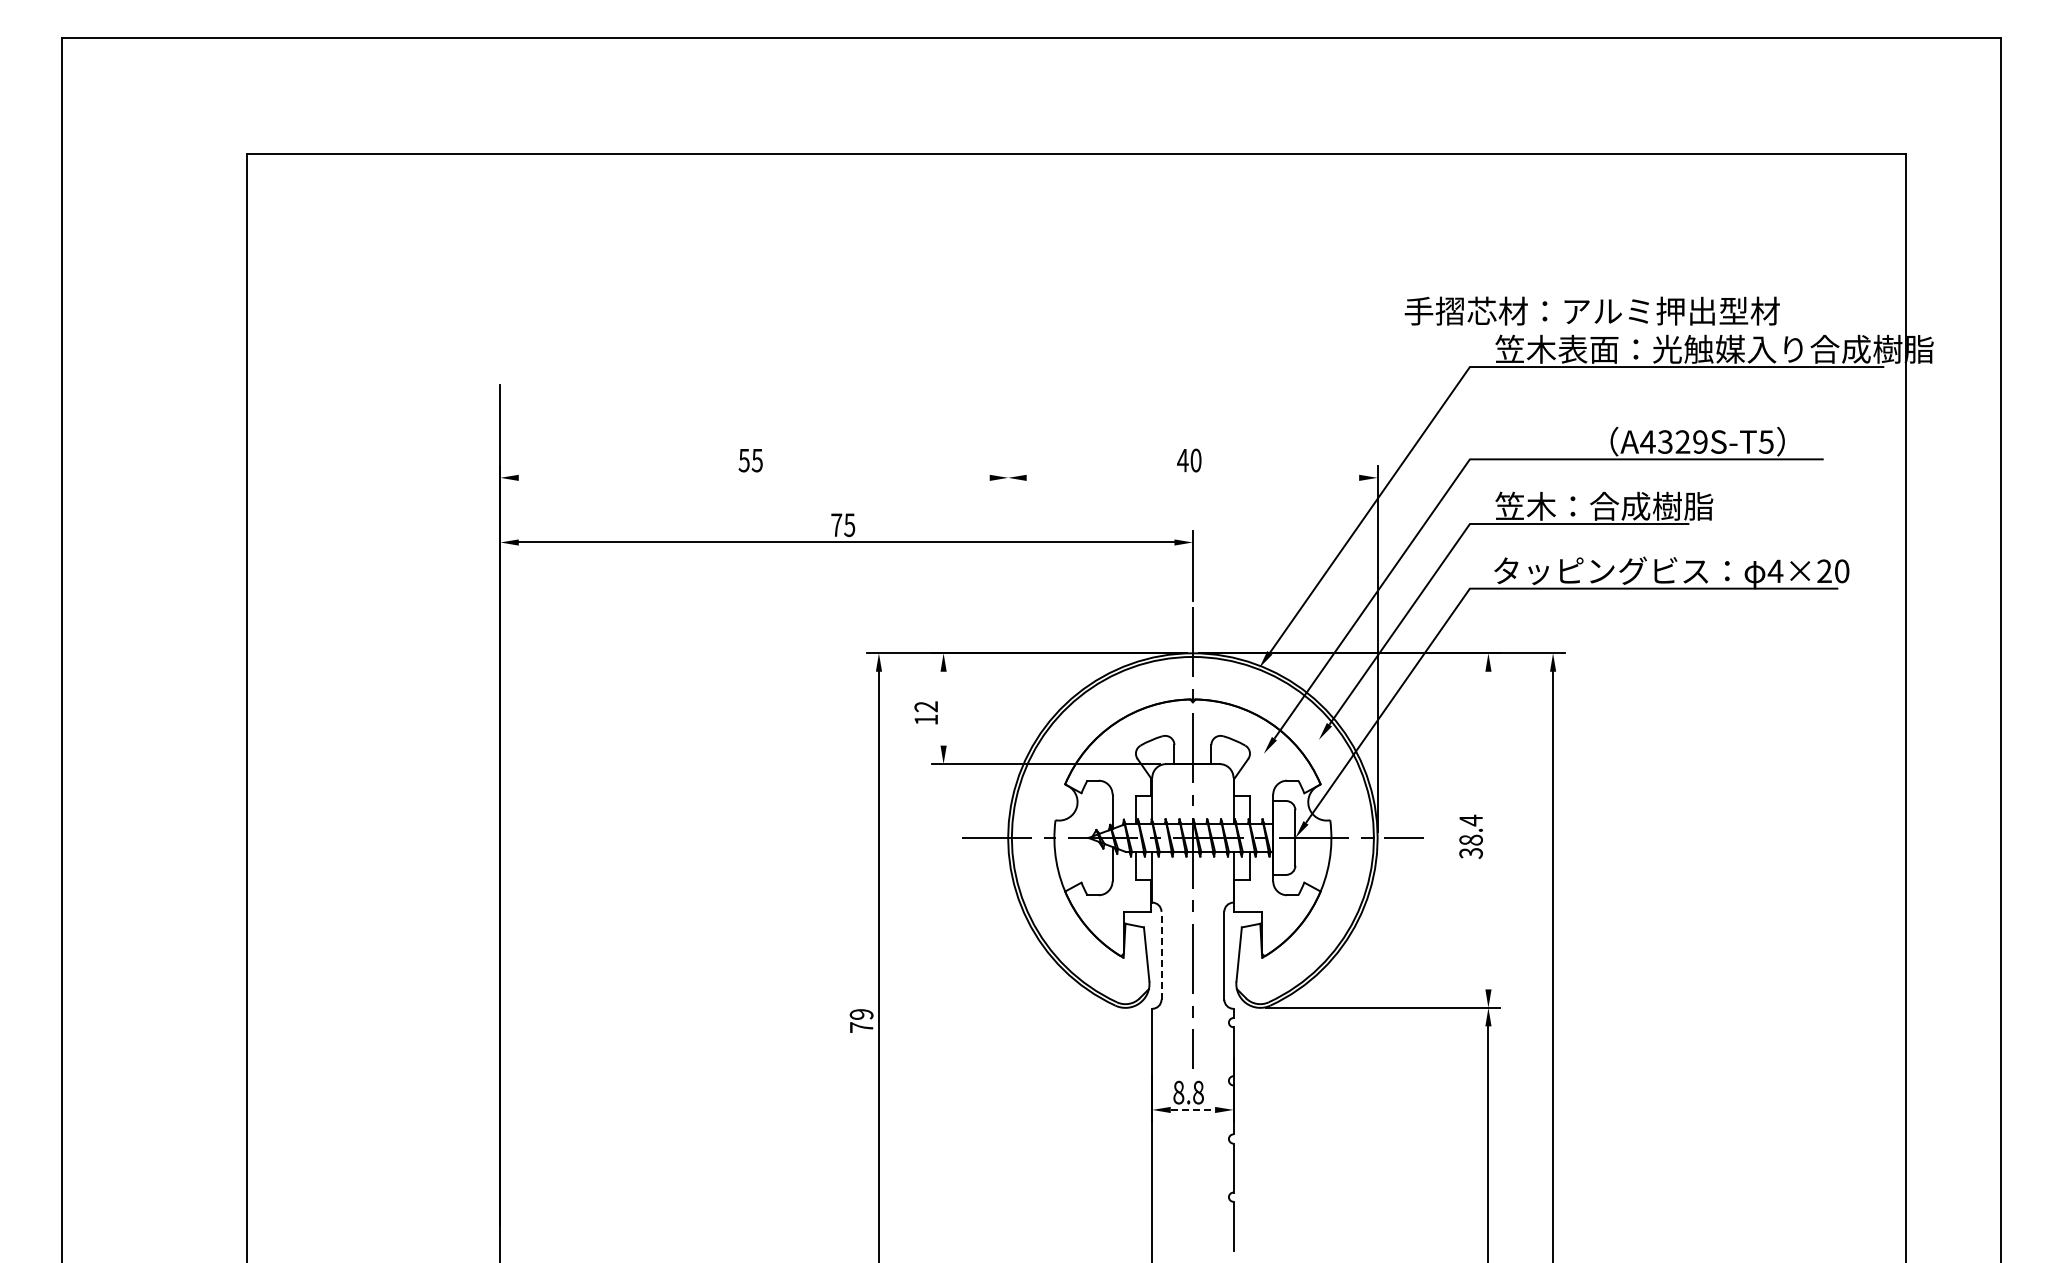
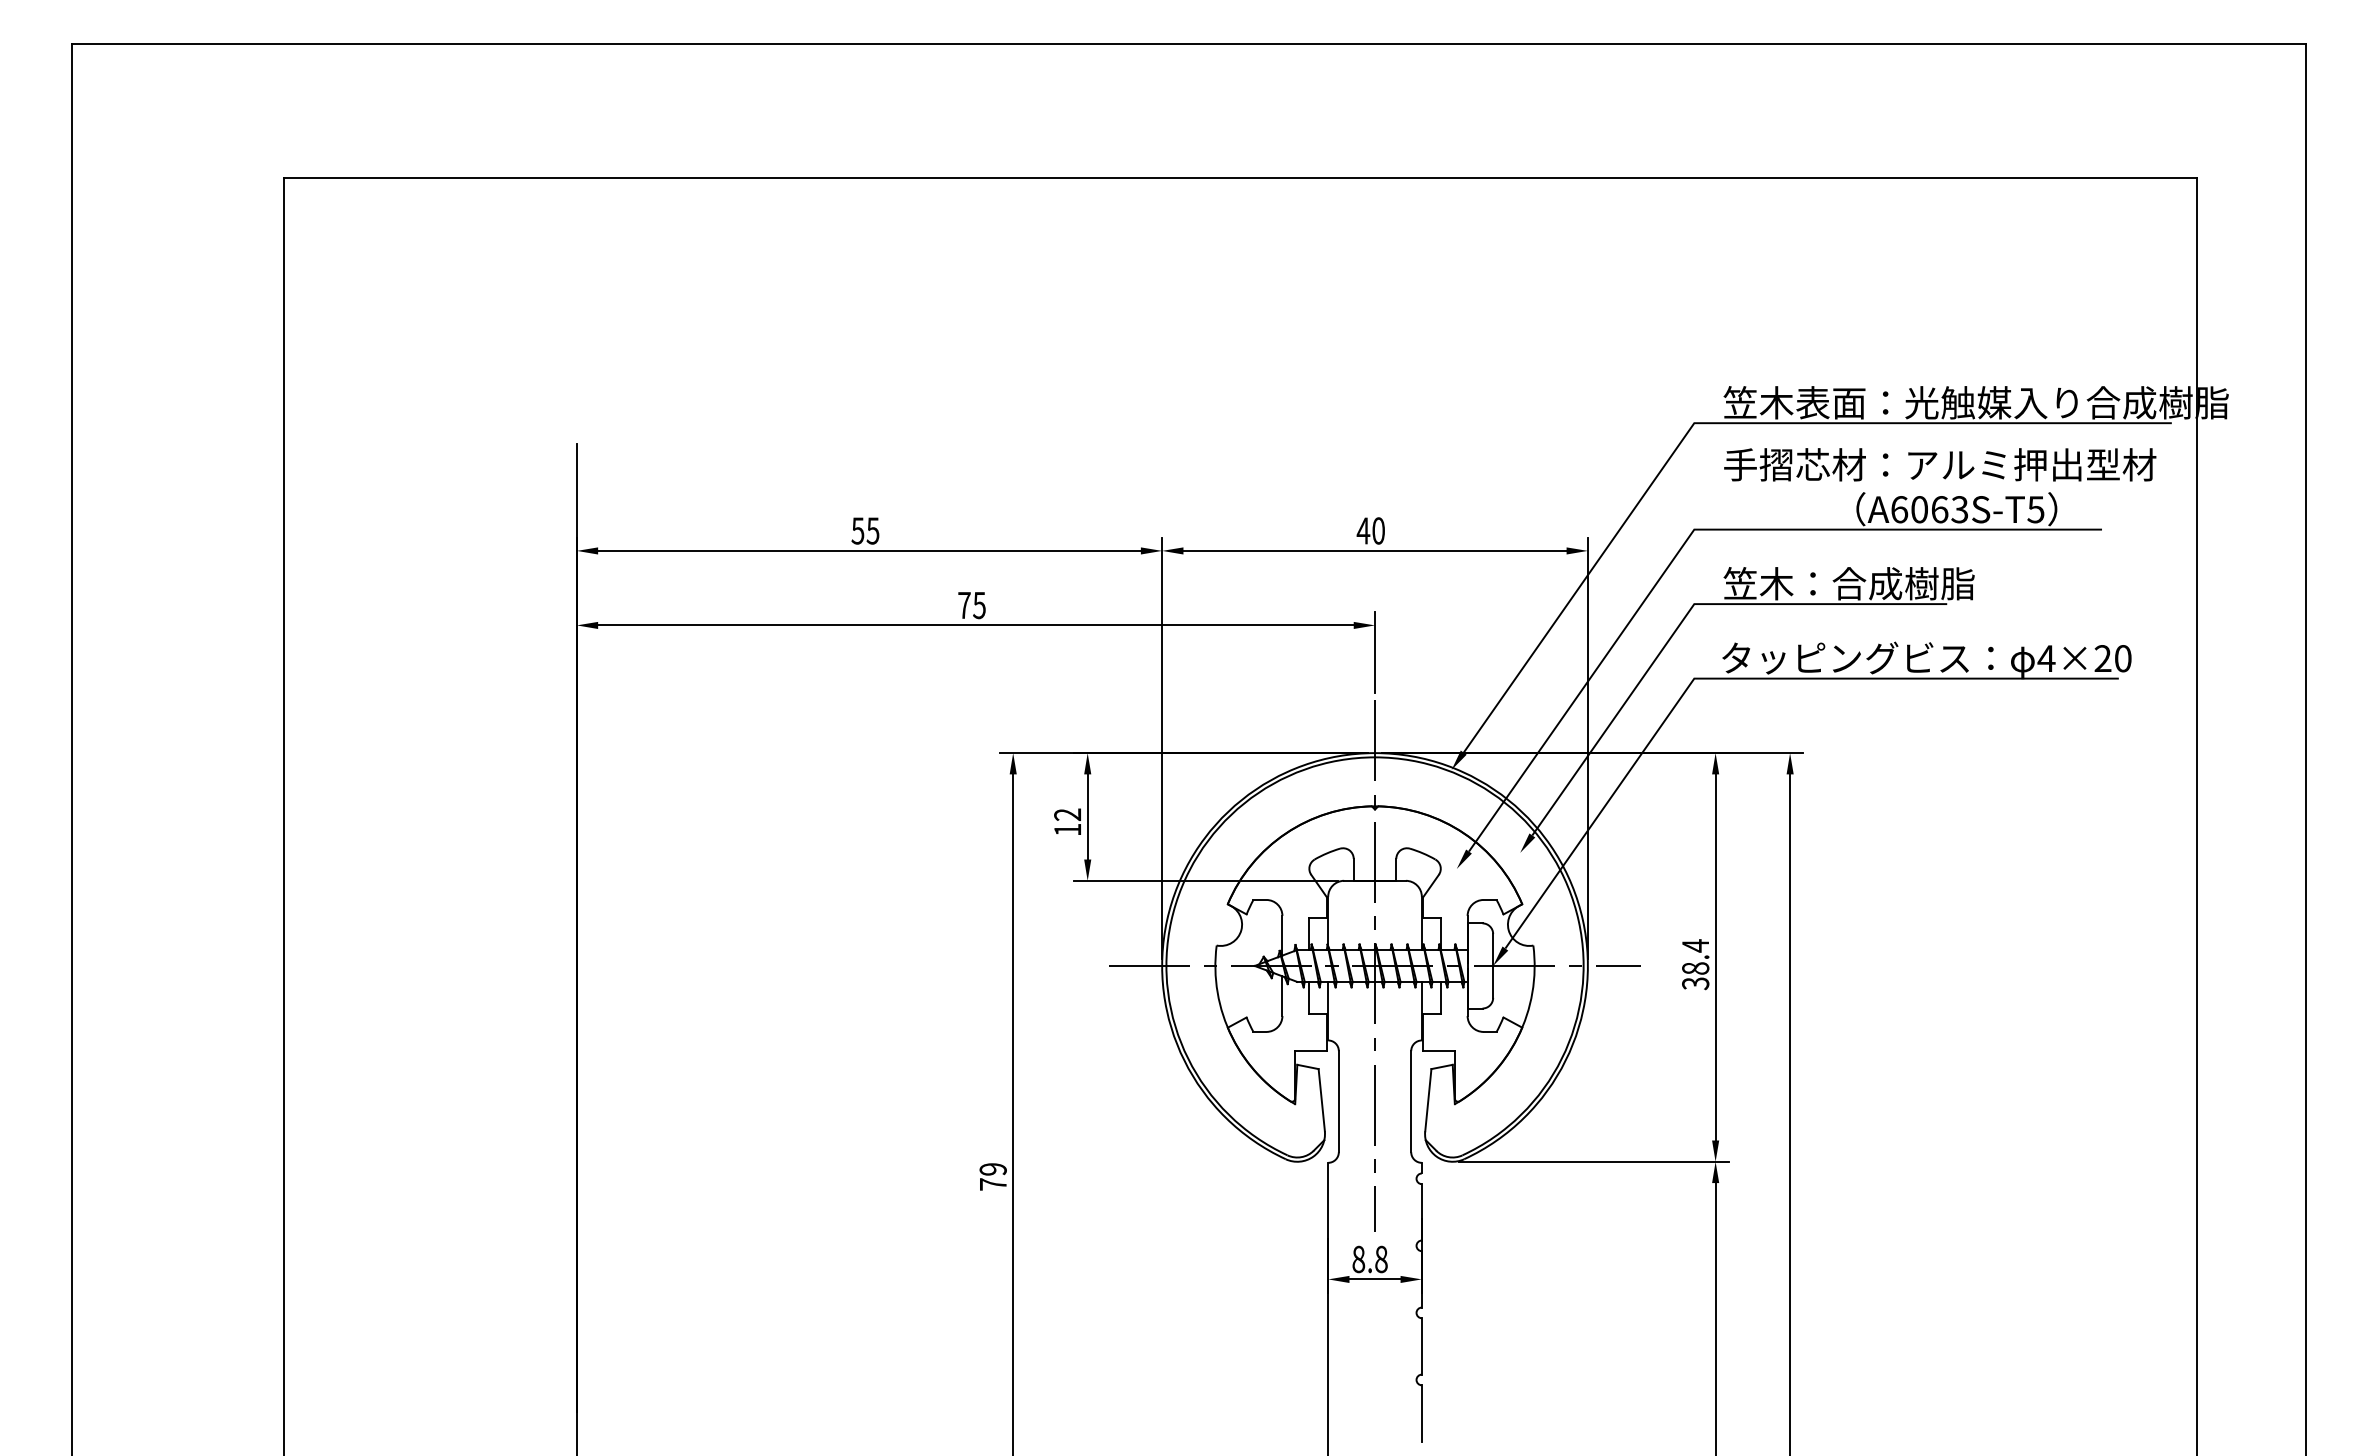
text: (1591, 310) -> (1939, 464), moved
text: (1673, 441) -> (1928, 509), A4329S-T5 -> A6063S-T5
line: (753, 477) -> (868, 550), added
line: (1192, 477) -> (1374, 550), added
line: (1008, 649) -> (1162, 748), added
line: (943, 708) -> (1087, 816), added
line: (1488, 830) -> (1715, 957), added
line: (1161, 955) -> (1338, 1101), dashed -> solid
line: (1193, 1109) -> (1375, 1278), dashed -> solid

